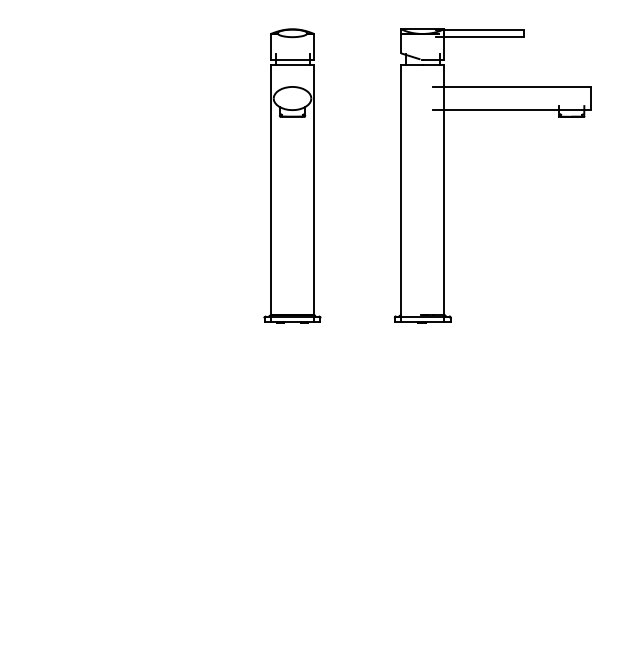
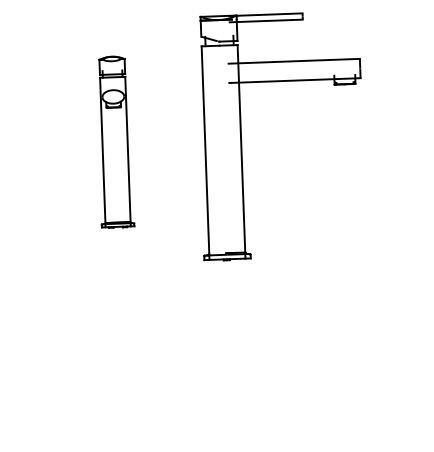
part: (292, 175) -> (115, 141), size x0.7

